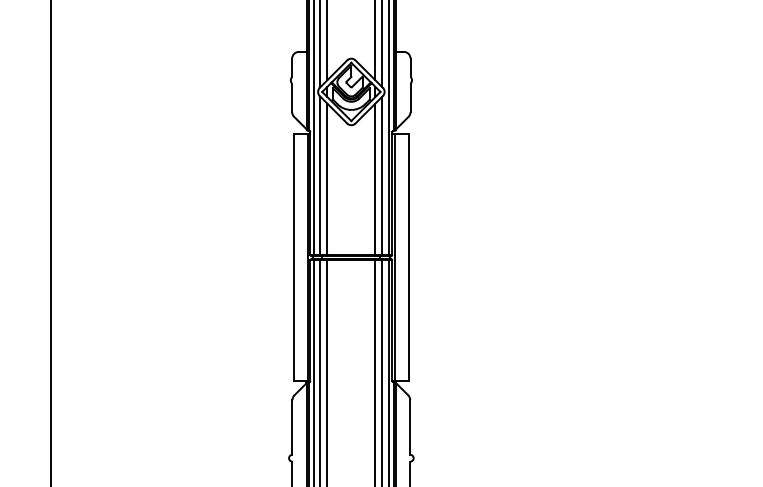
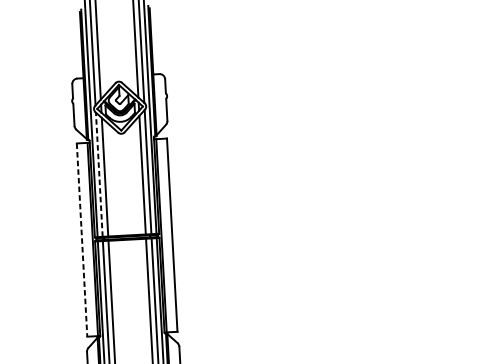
line: (320, 175) -> (99, 174), solid -> dashed
line: (293, 258) -> (81, 240), solid -> dashed

